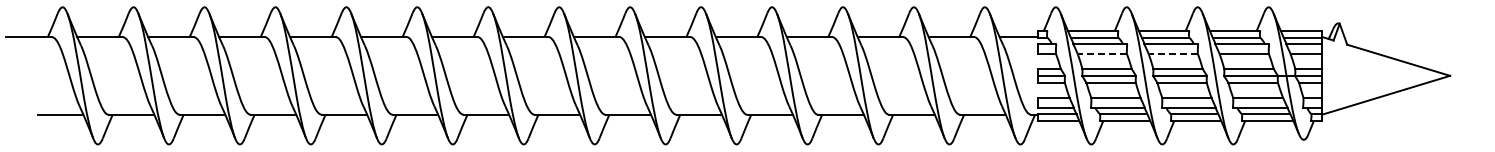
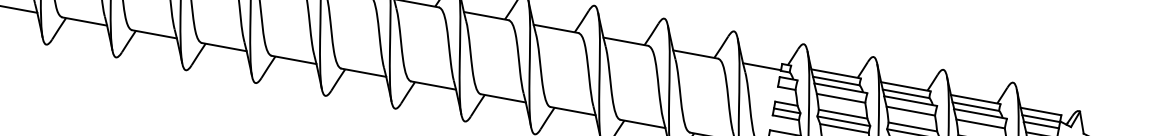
line: (1102, 53) -> (841, 98), dashed -> solid
line: (1173, 53) -> (911, 110), dashed -> solid

